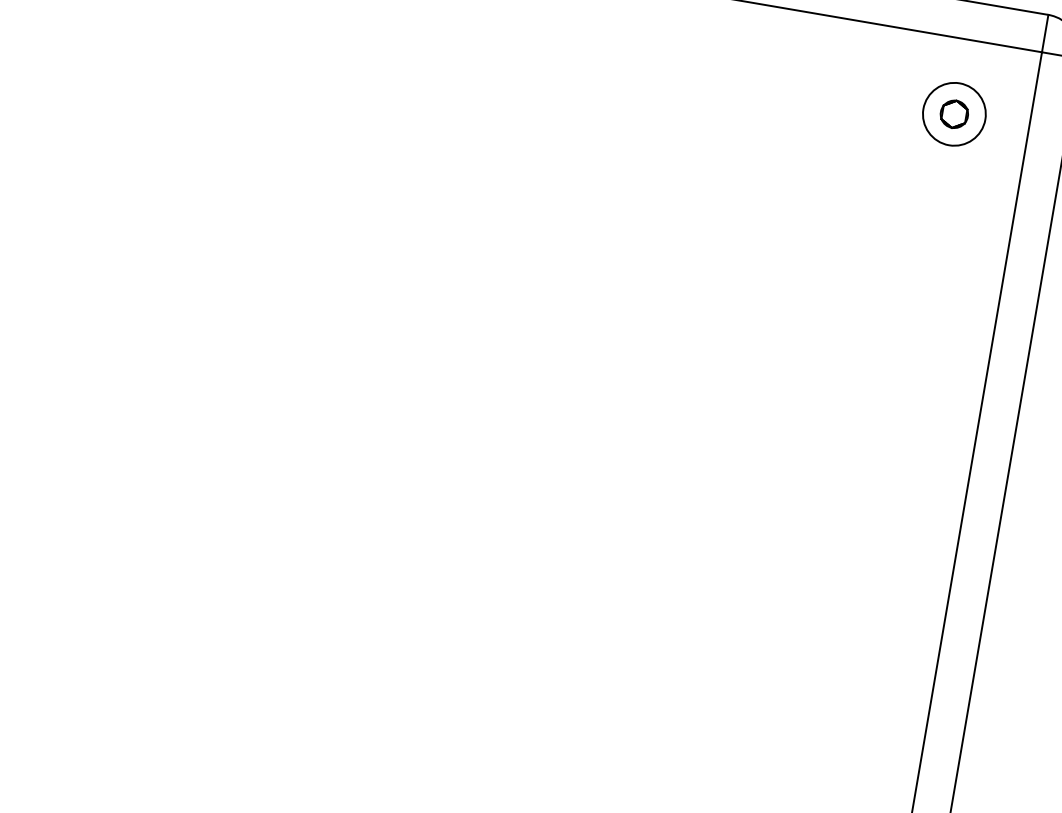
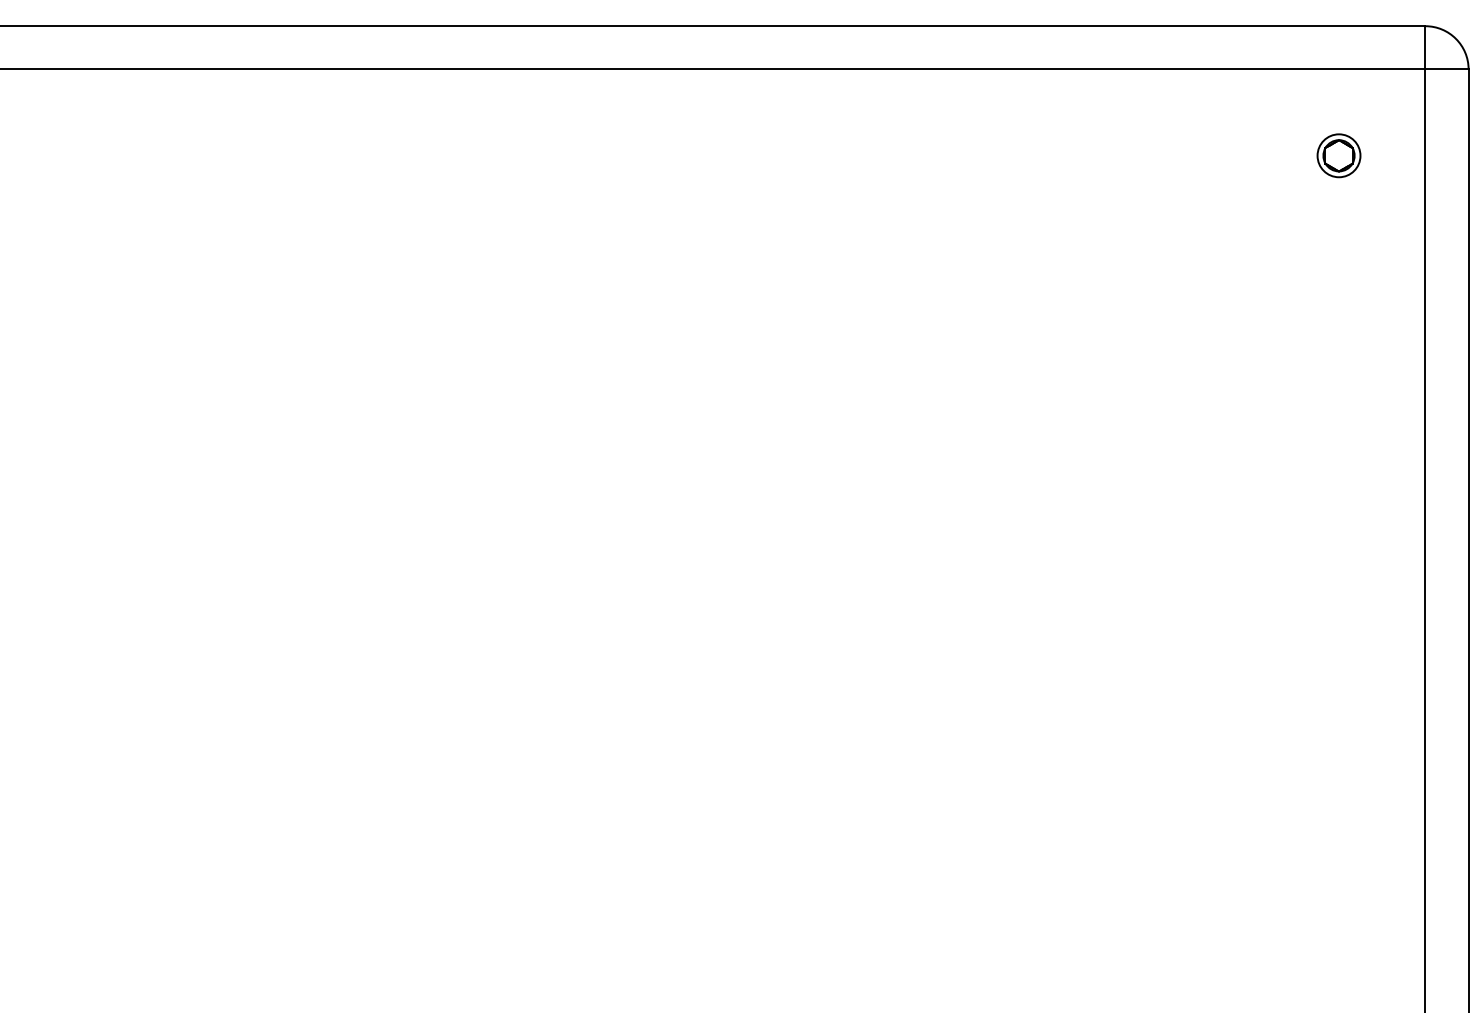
circle: (953, 113) -> (1338, 155), size x0.6

